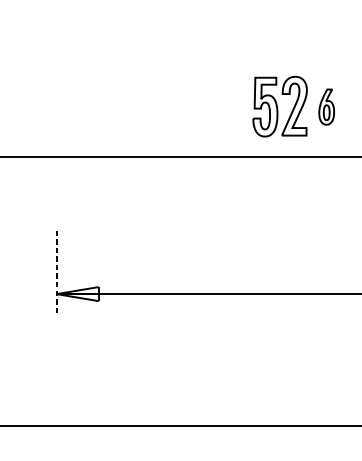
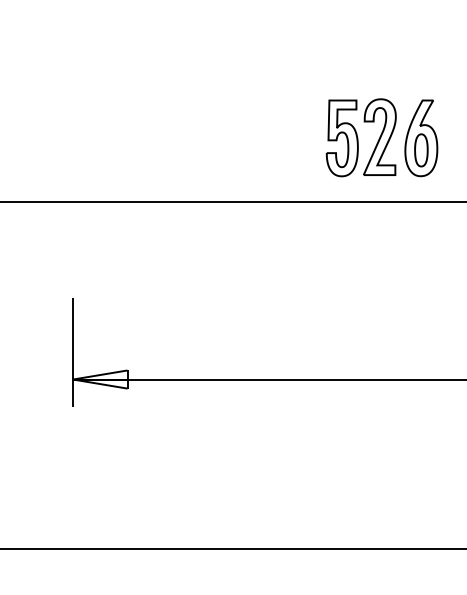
part: (326, 107) -> (421, 138), size x1.67
line: (56, 273) -> (73, 352), dashed -> solid

